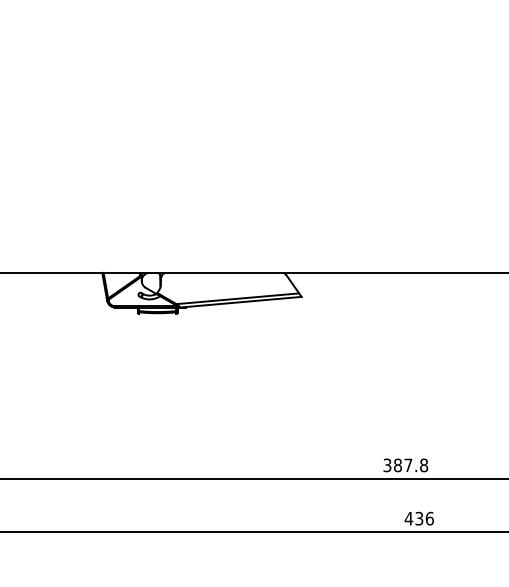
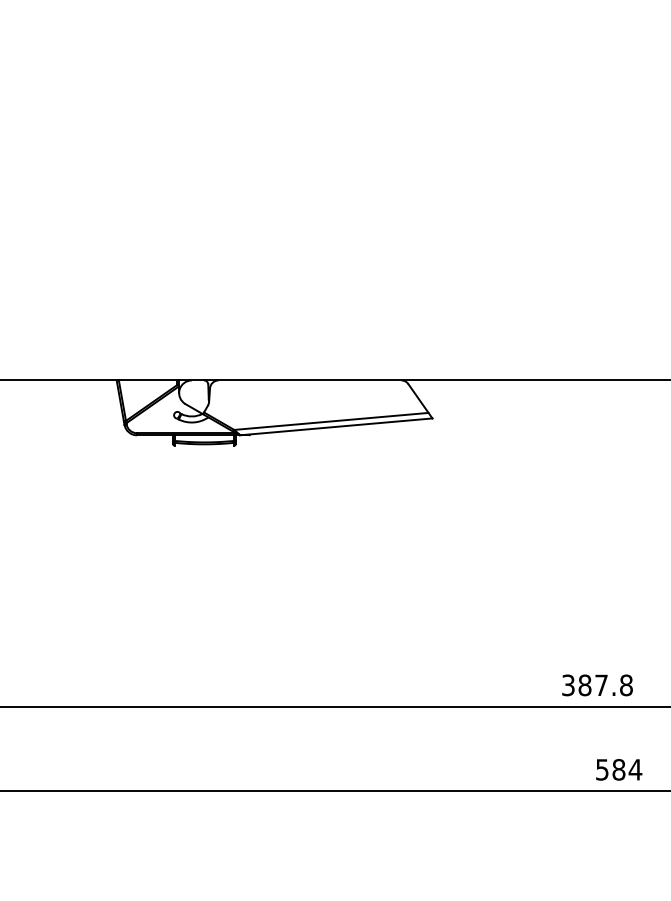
text: (419, 518) -> (619, 769), 436 -> 584

